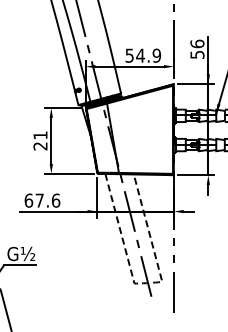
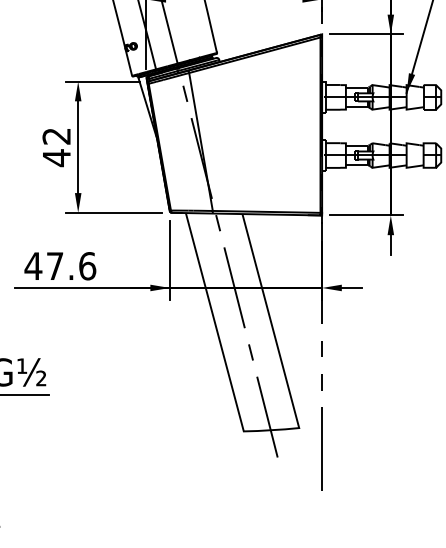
text: (40, 140) -> (56, 146), 21 -> 42
text: (28, 200) -> (32, 265), 67.6 -> 47.6
line: (148, 283) -> (271, 431), dashed -> solid

